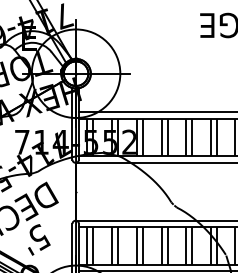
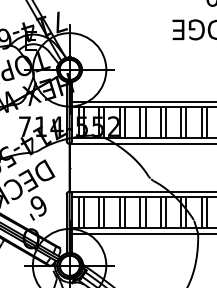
text: (39, 237) -> (39, 205), 5' -> 6'

